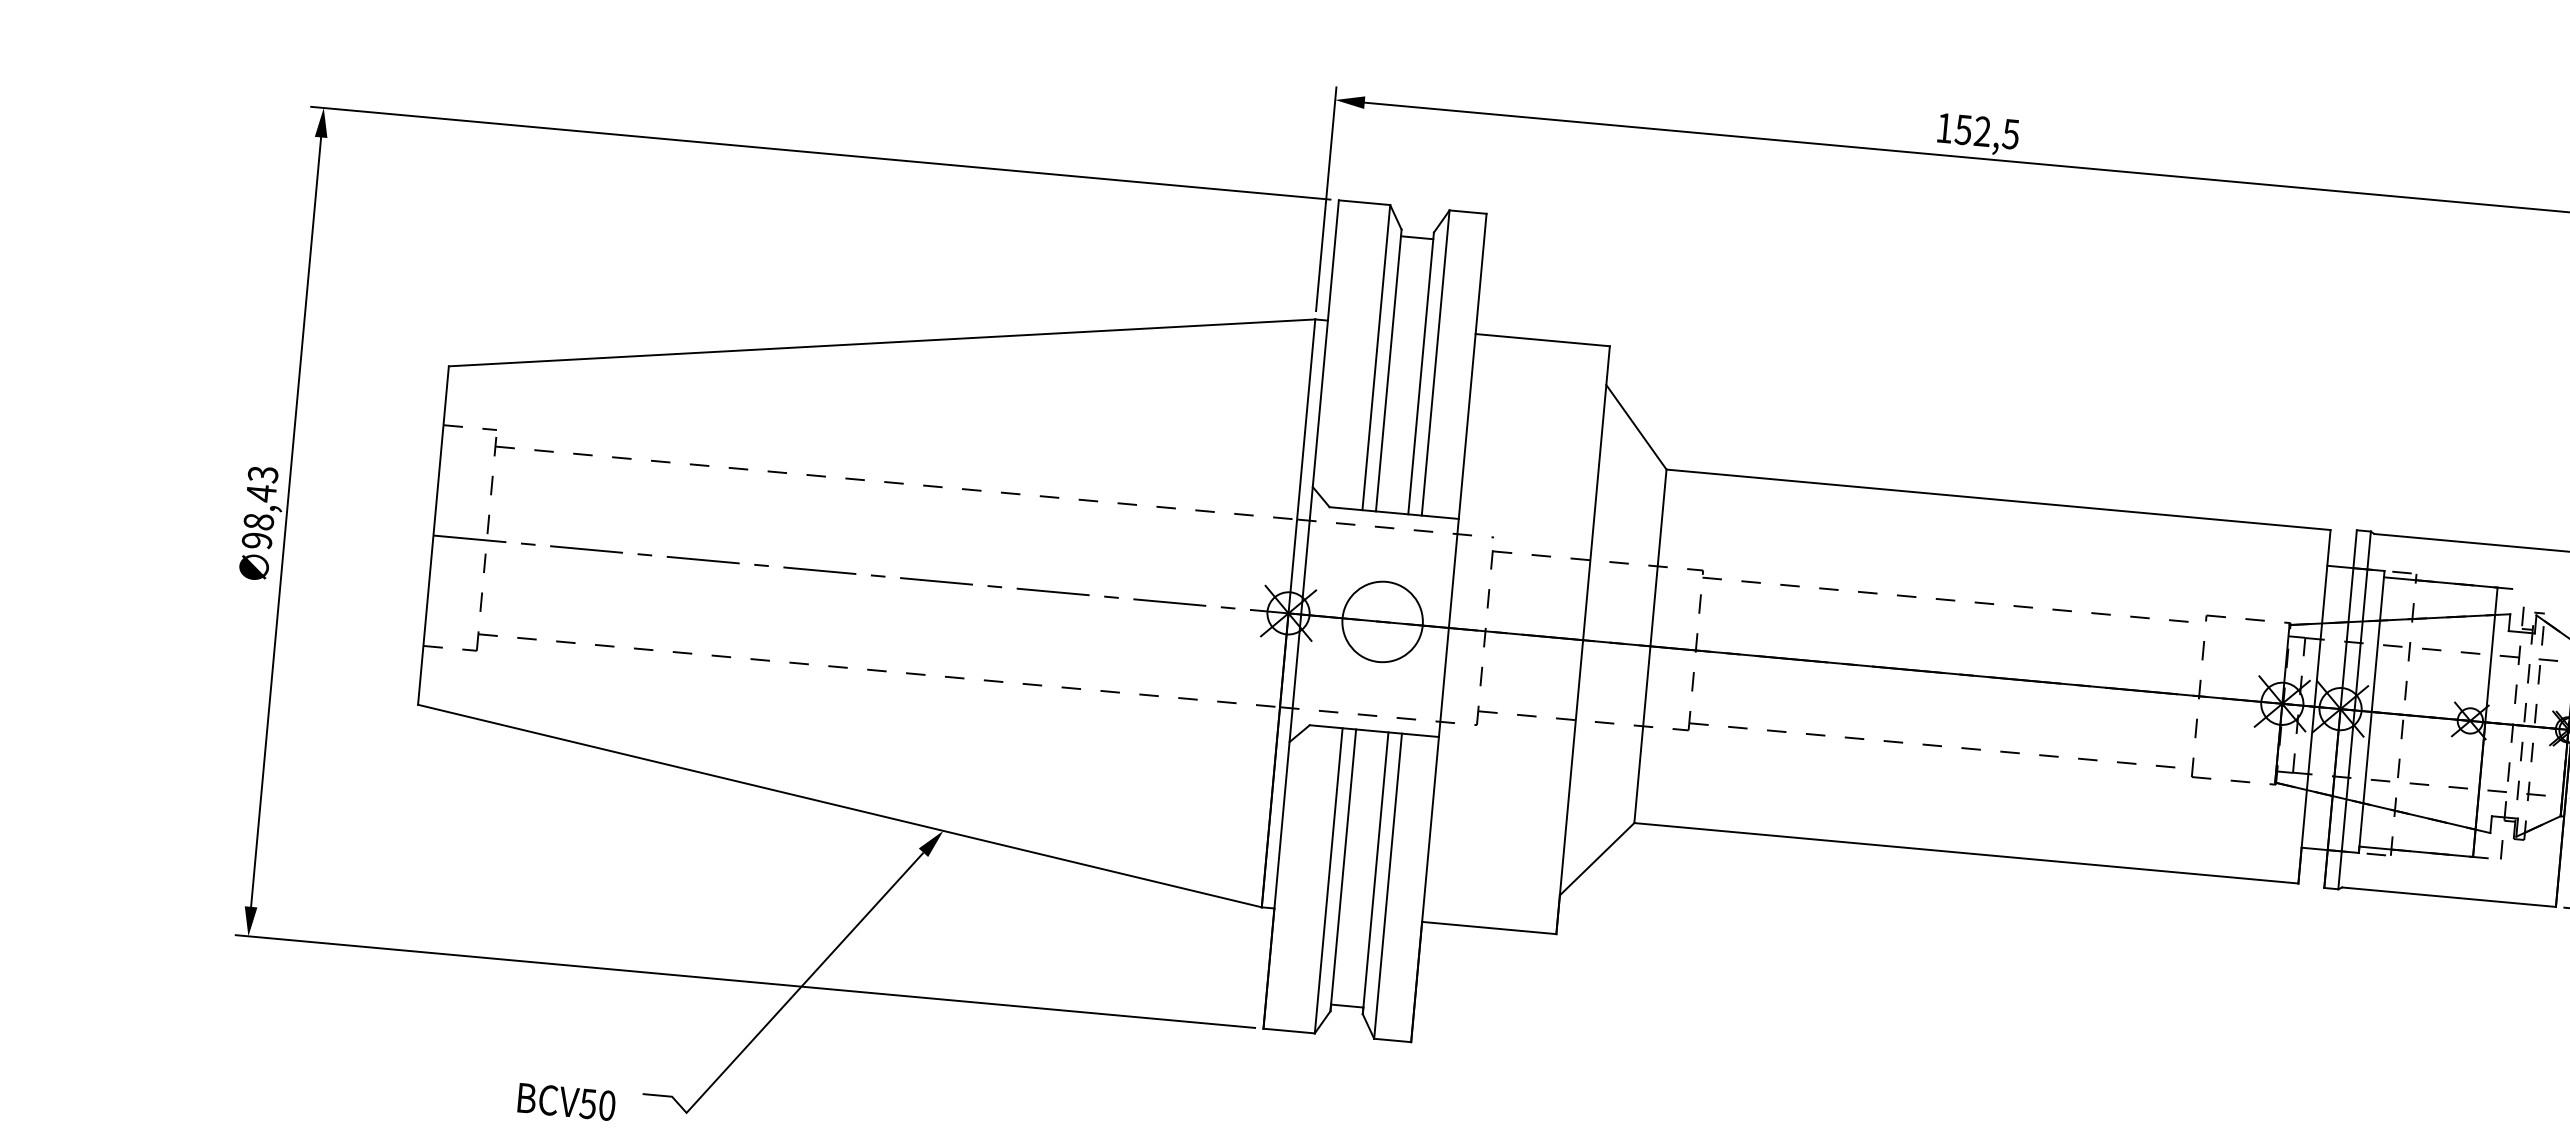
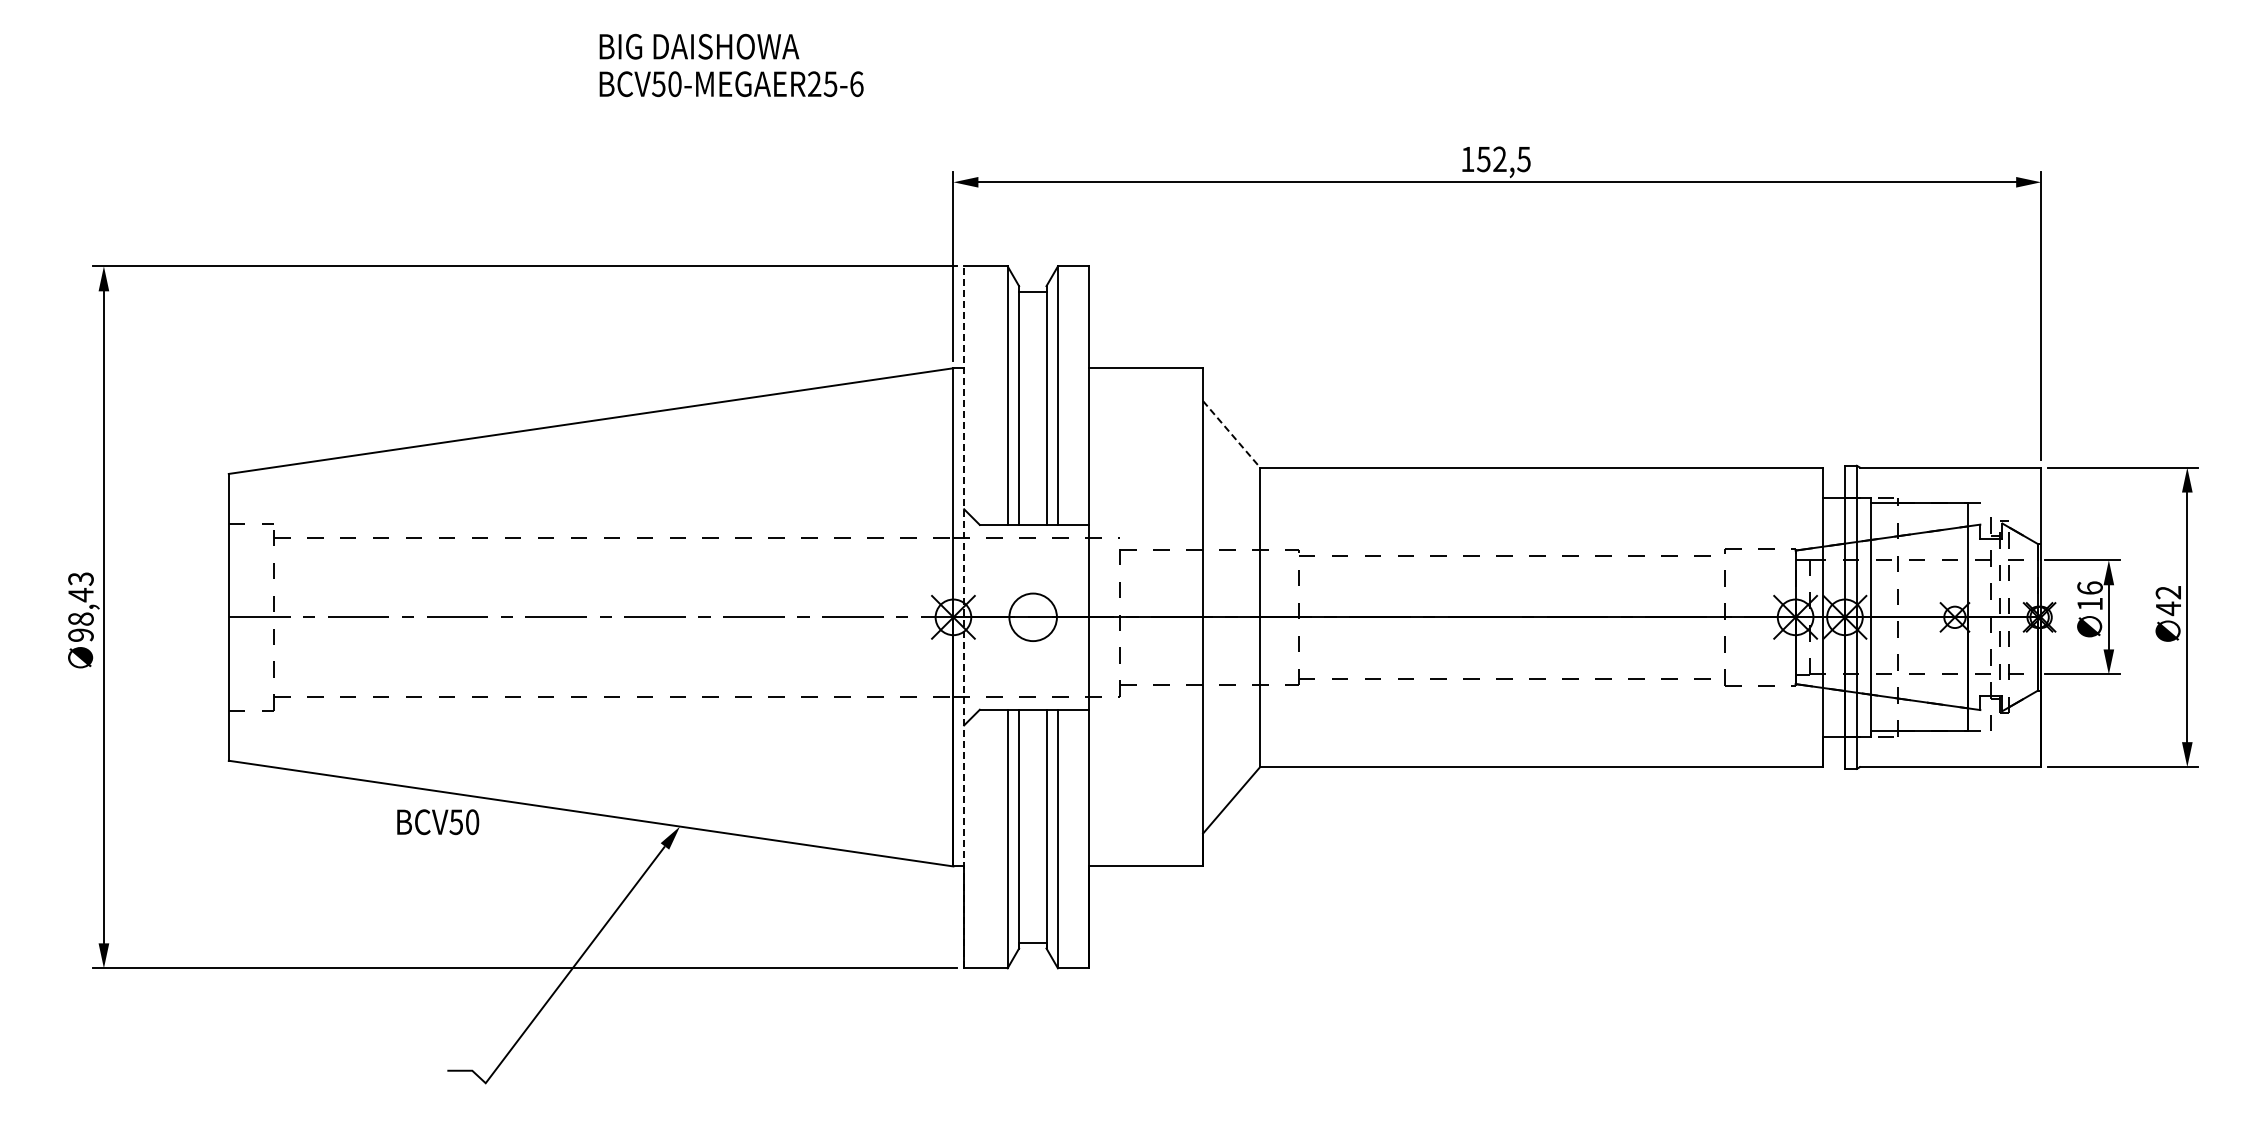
line: (1636, 427) -> (1231, 434), solid -> dashed
line: (1301, 614) -> (964, 617), solid -> dashed
circle: (1382, 622) -> (1033, 617), size x0.7
text: (567, 1102) -> (438, 822), moved

